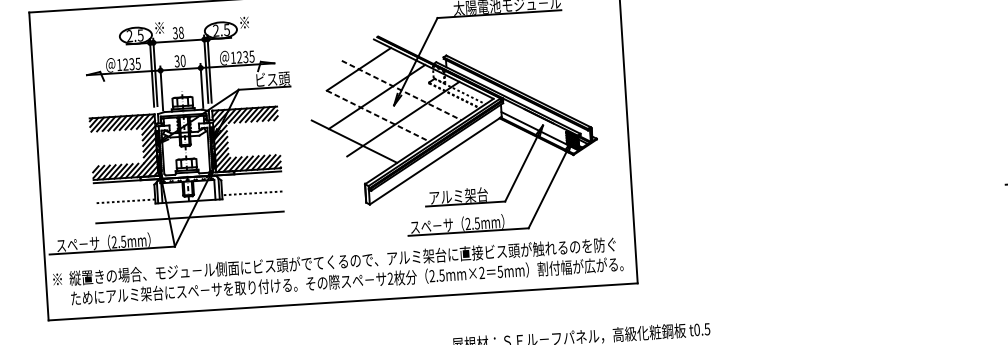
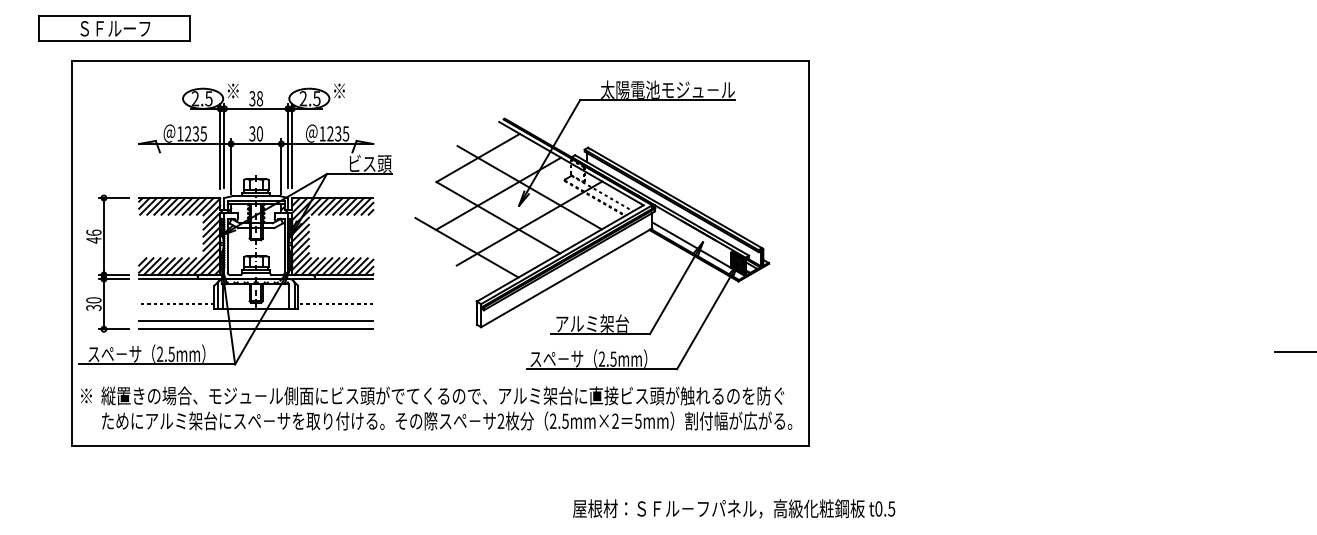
line: (402, 90) -> (530, 187), dashed -> solid
line: (378, 116) -> (498, 218), dashed -> solid
part: (67, 172) -> (107, 263), added
line: (189, 210) -> (256, 320), added

